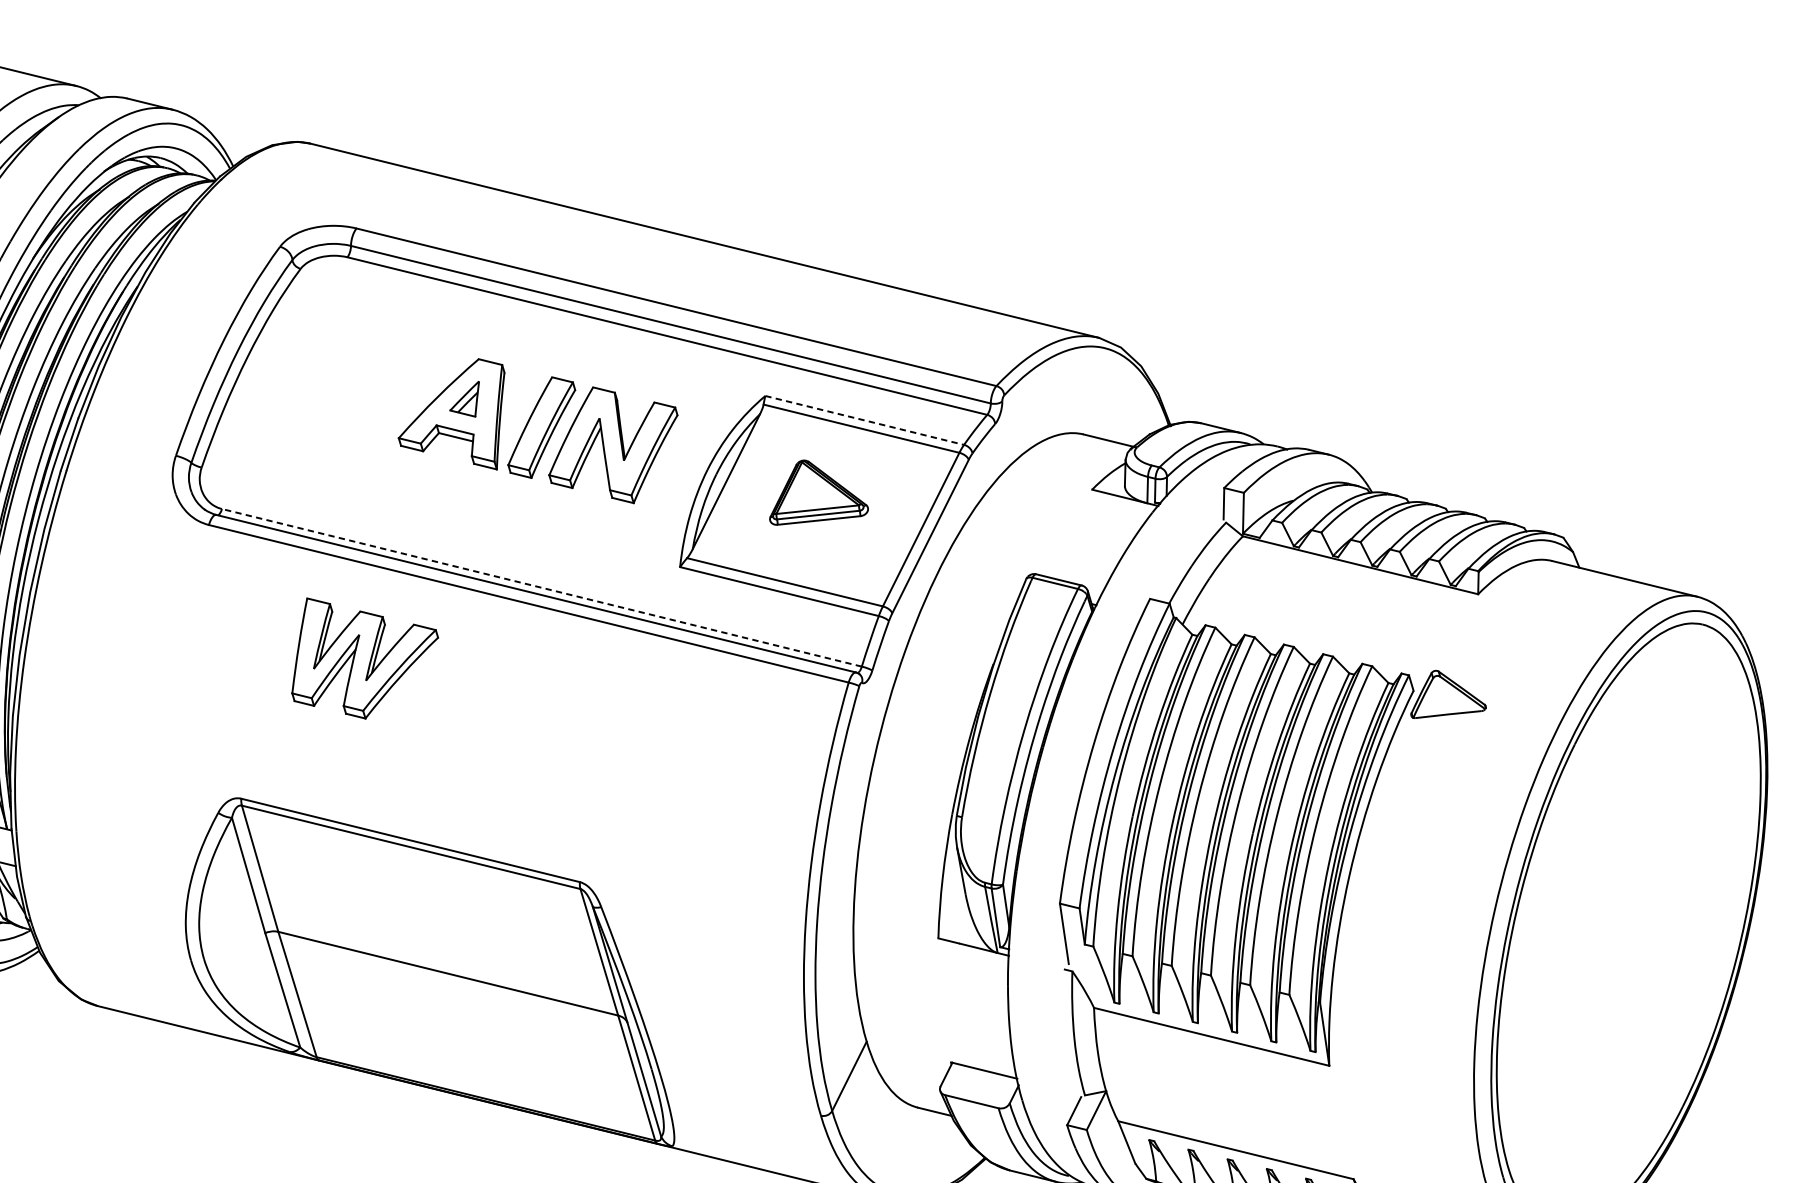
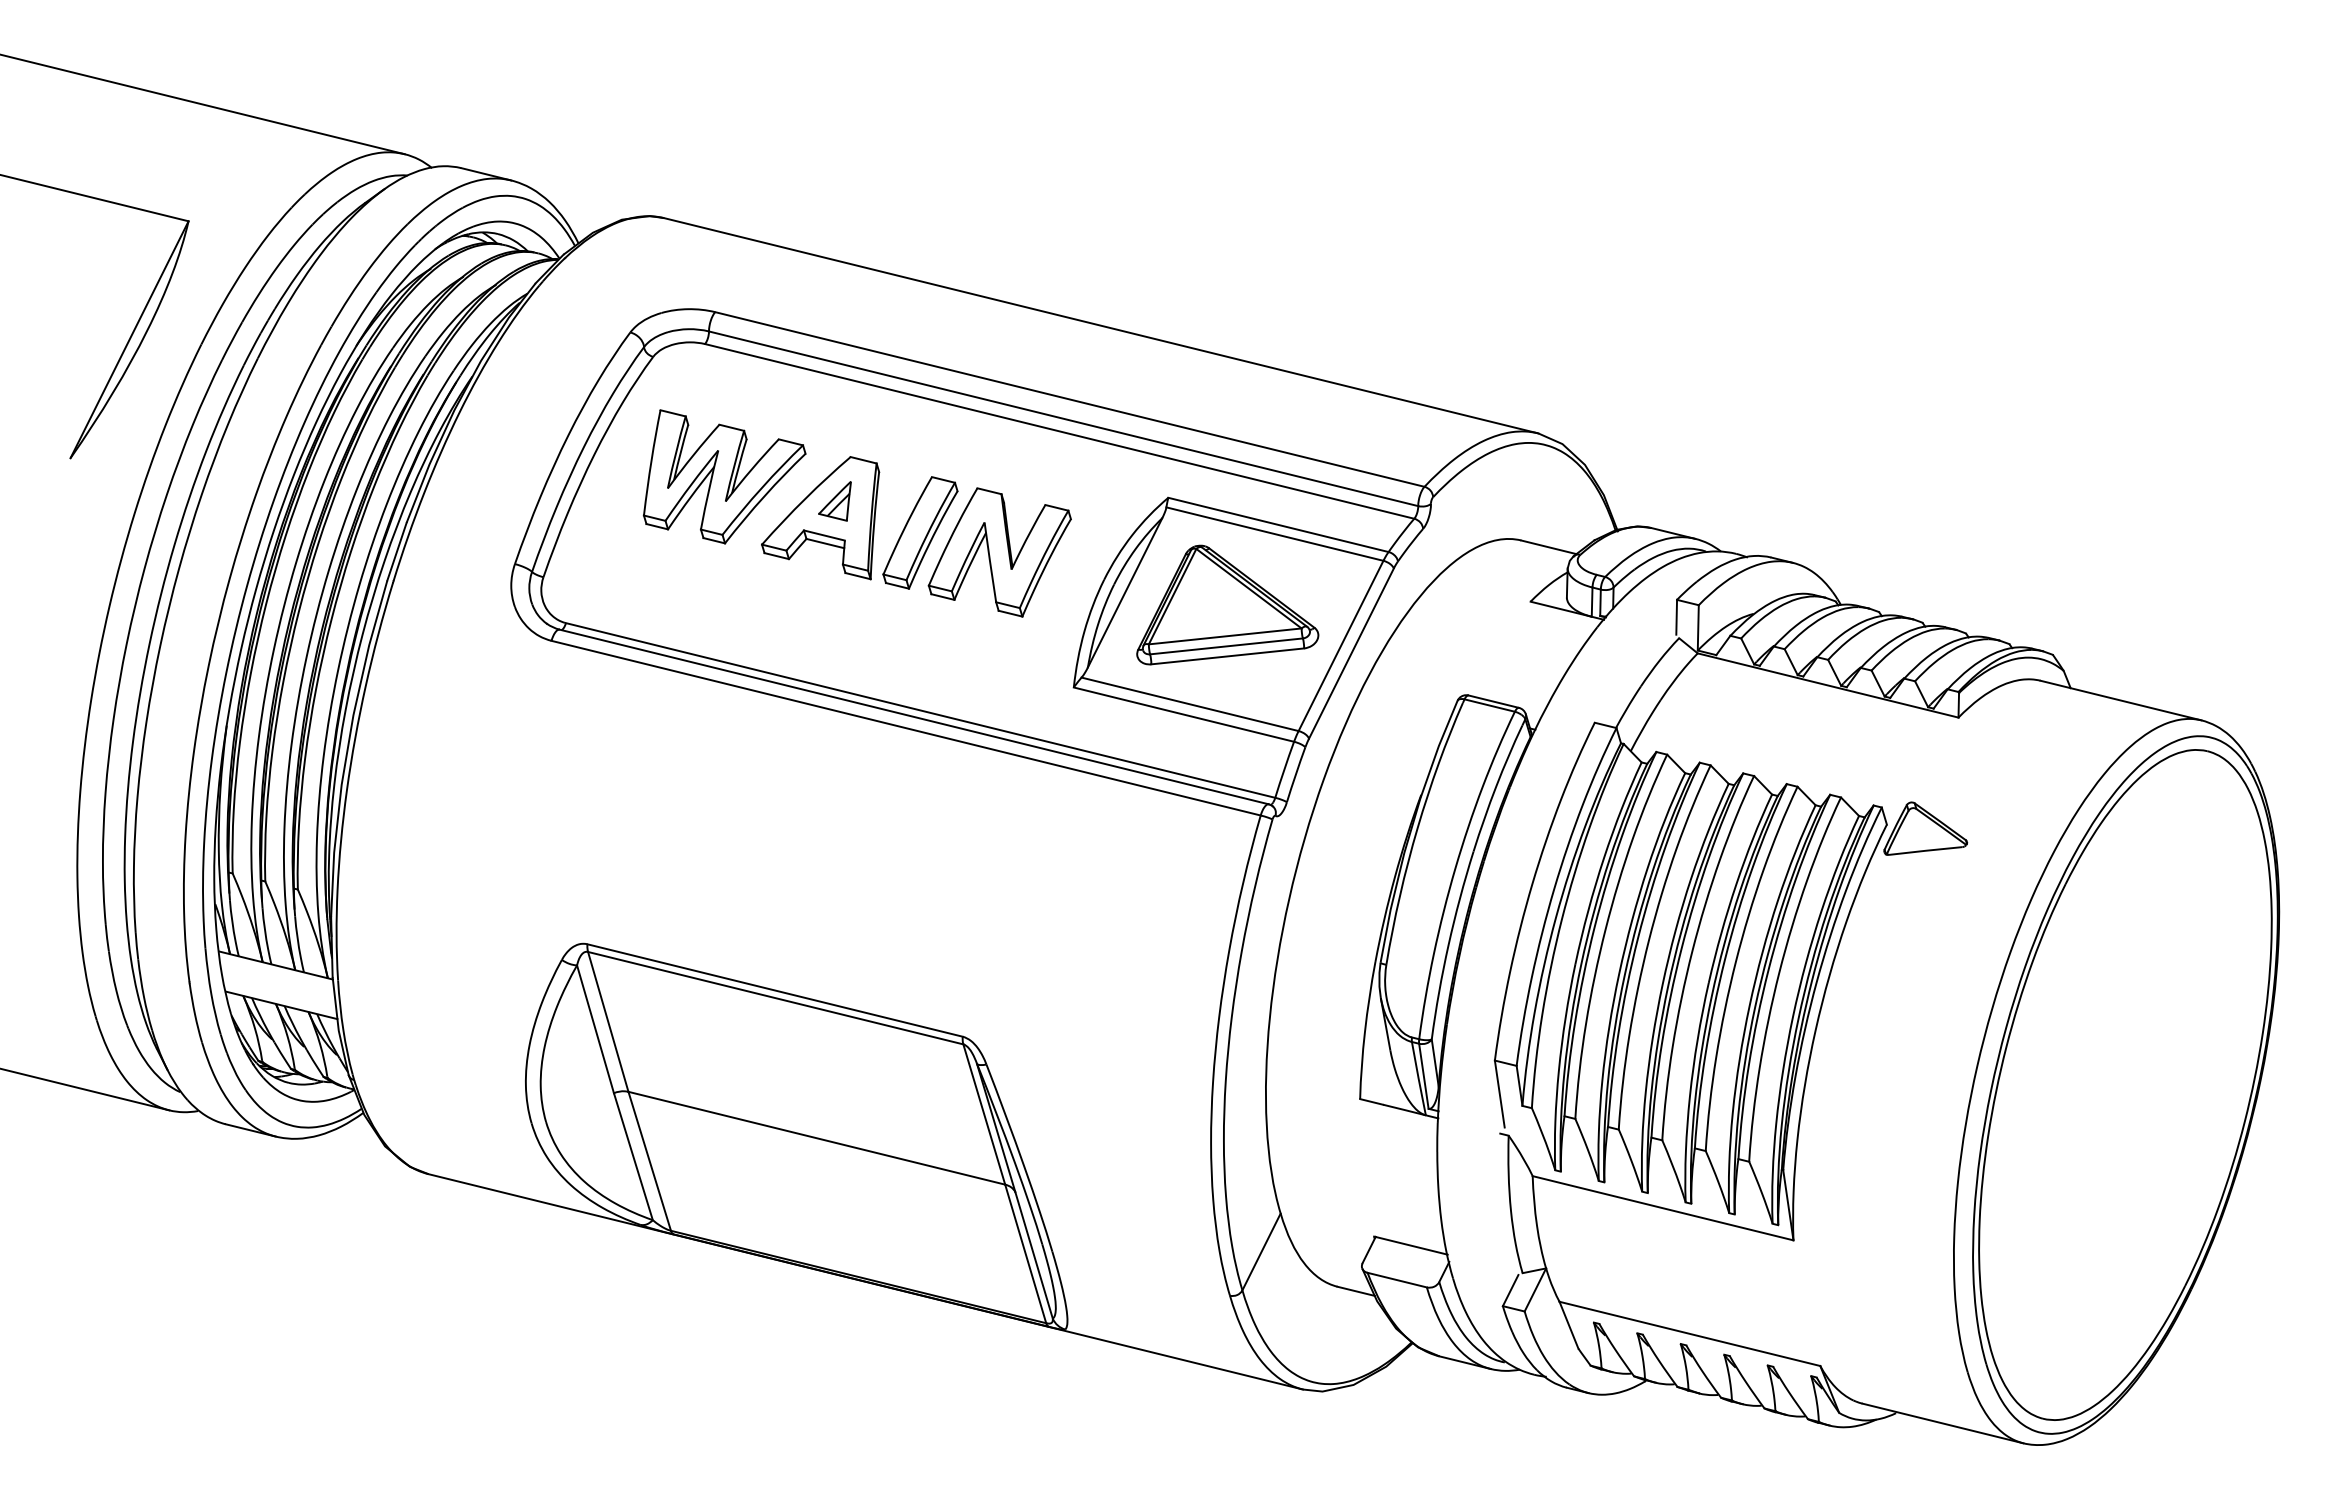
line: (864, 420) -> (1278, 525), dashed -> solid
part: (818, 492) -> (1227, 604), size x1.67
line: (541, 587) -> (920, 710), dashed -> solid
part: (364, 658) -> (724, 476), moved

